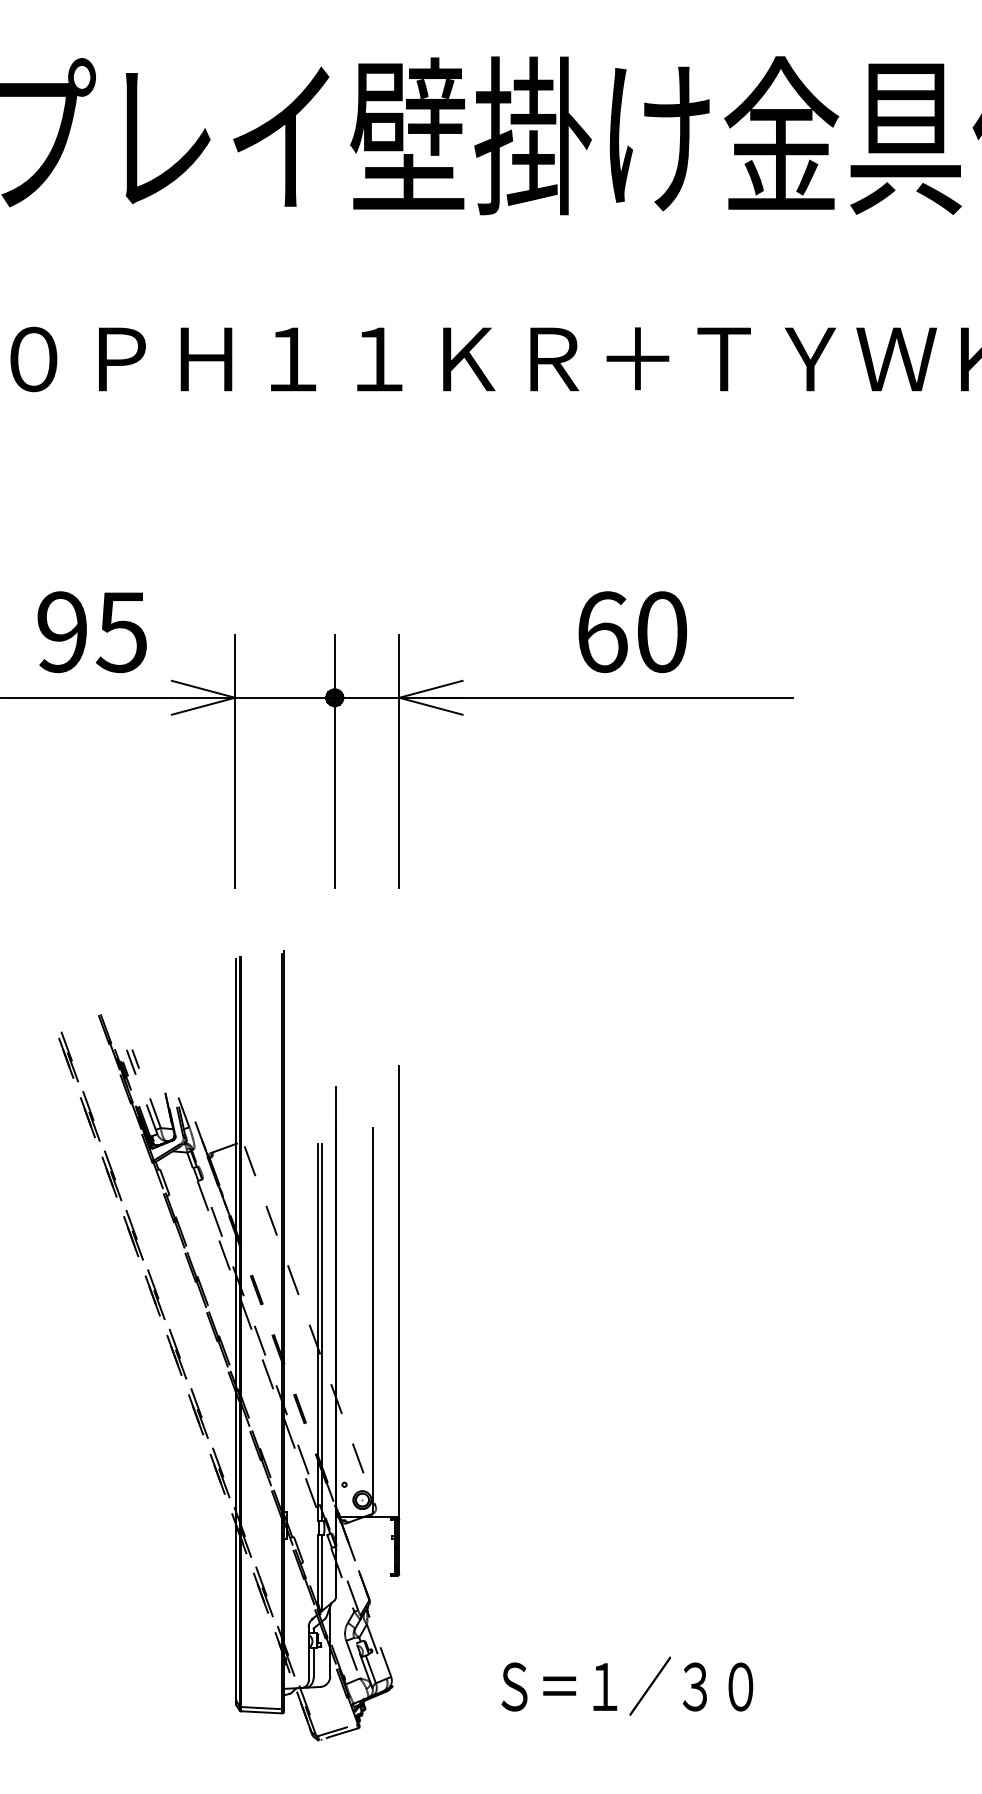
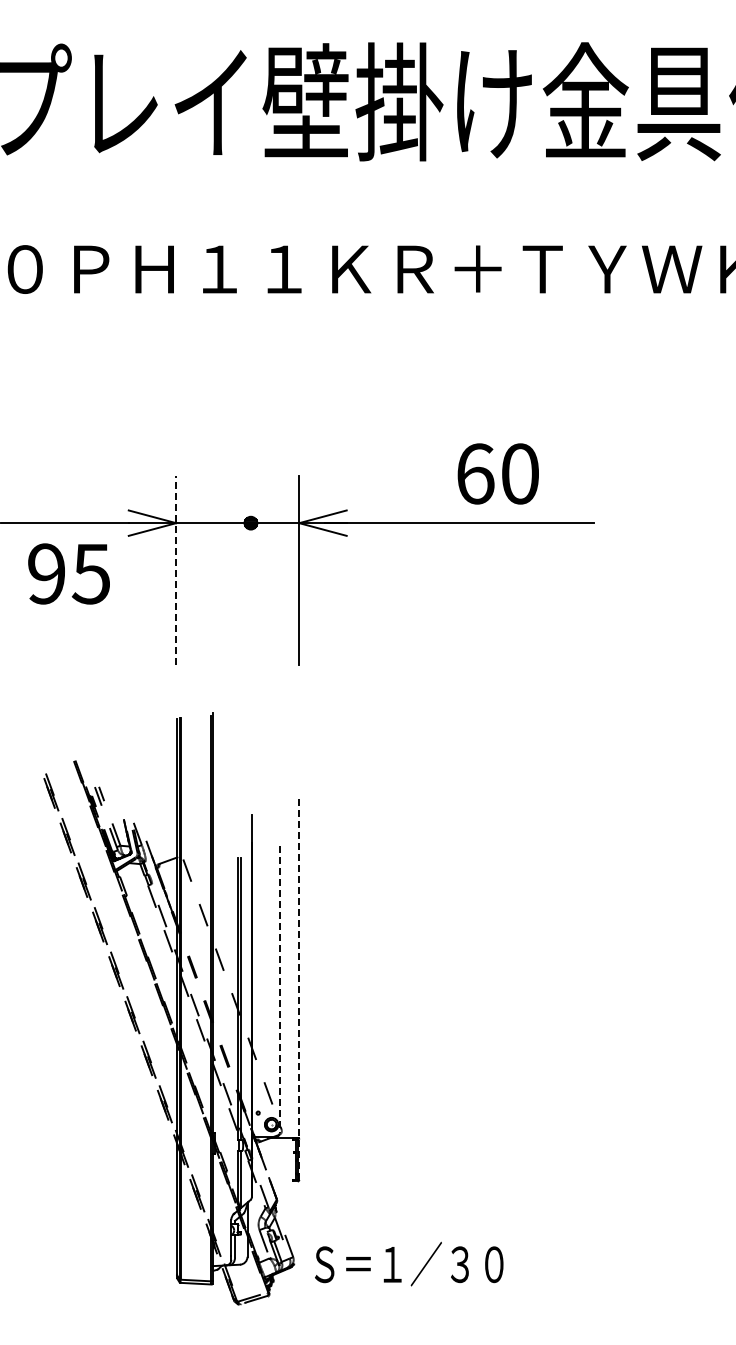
text: (91, 631) -> (68, 573), moved
text: (631, 631) -> (497, 473), moved
line: (235, 760) -> (176, 570), solid -> dashed
line: (334, 760) -> (250, 570), removed
line: (399, 1318) -> (299, 988), solid -> dashed
line: (372, 1319) -> (279, 989), solid -> dashed
text: (627, 1685) -> (409, 1263), moved

